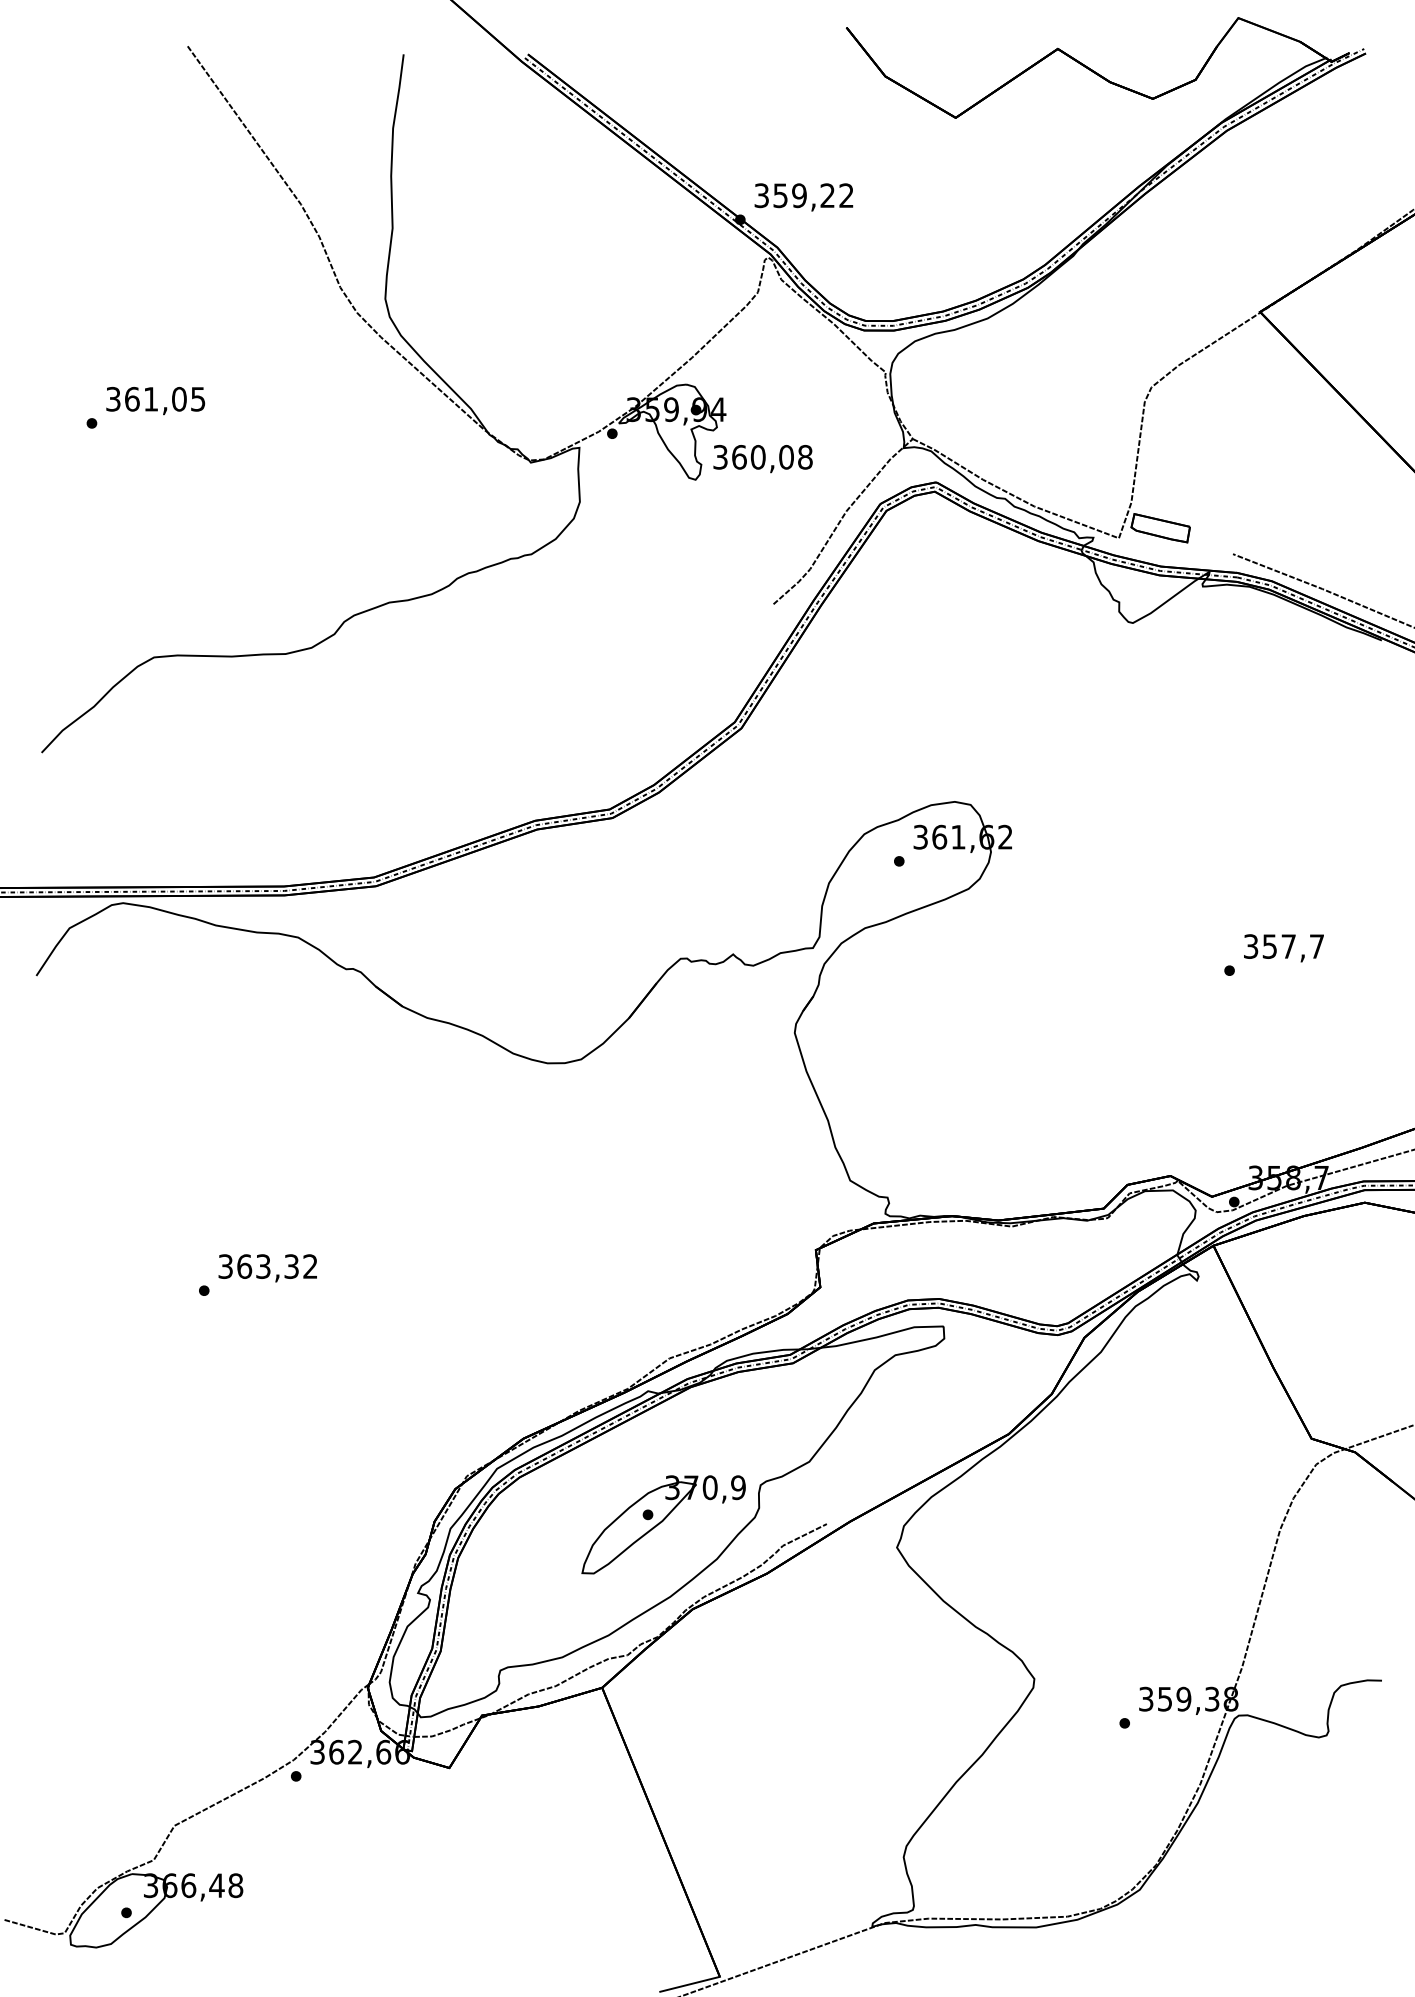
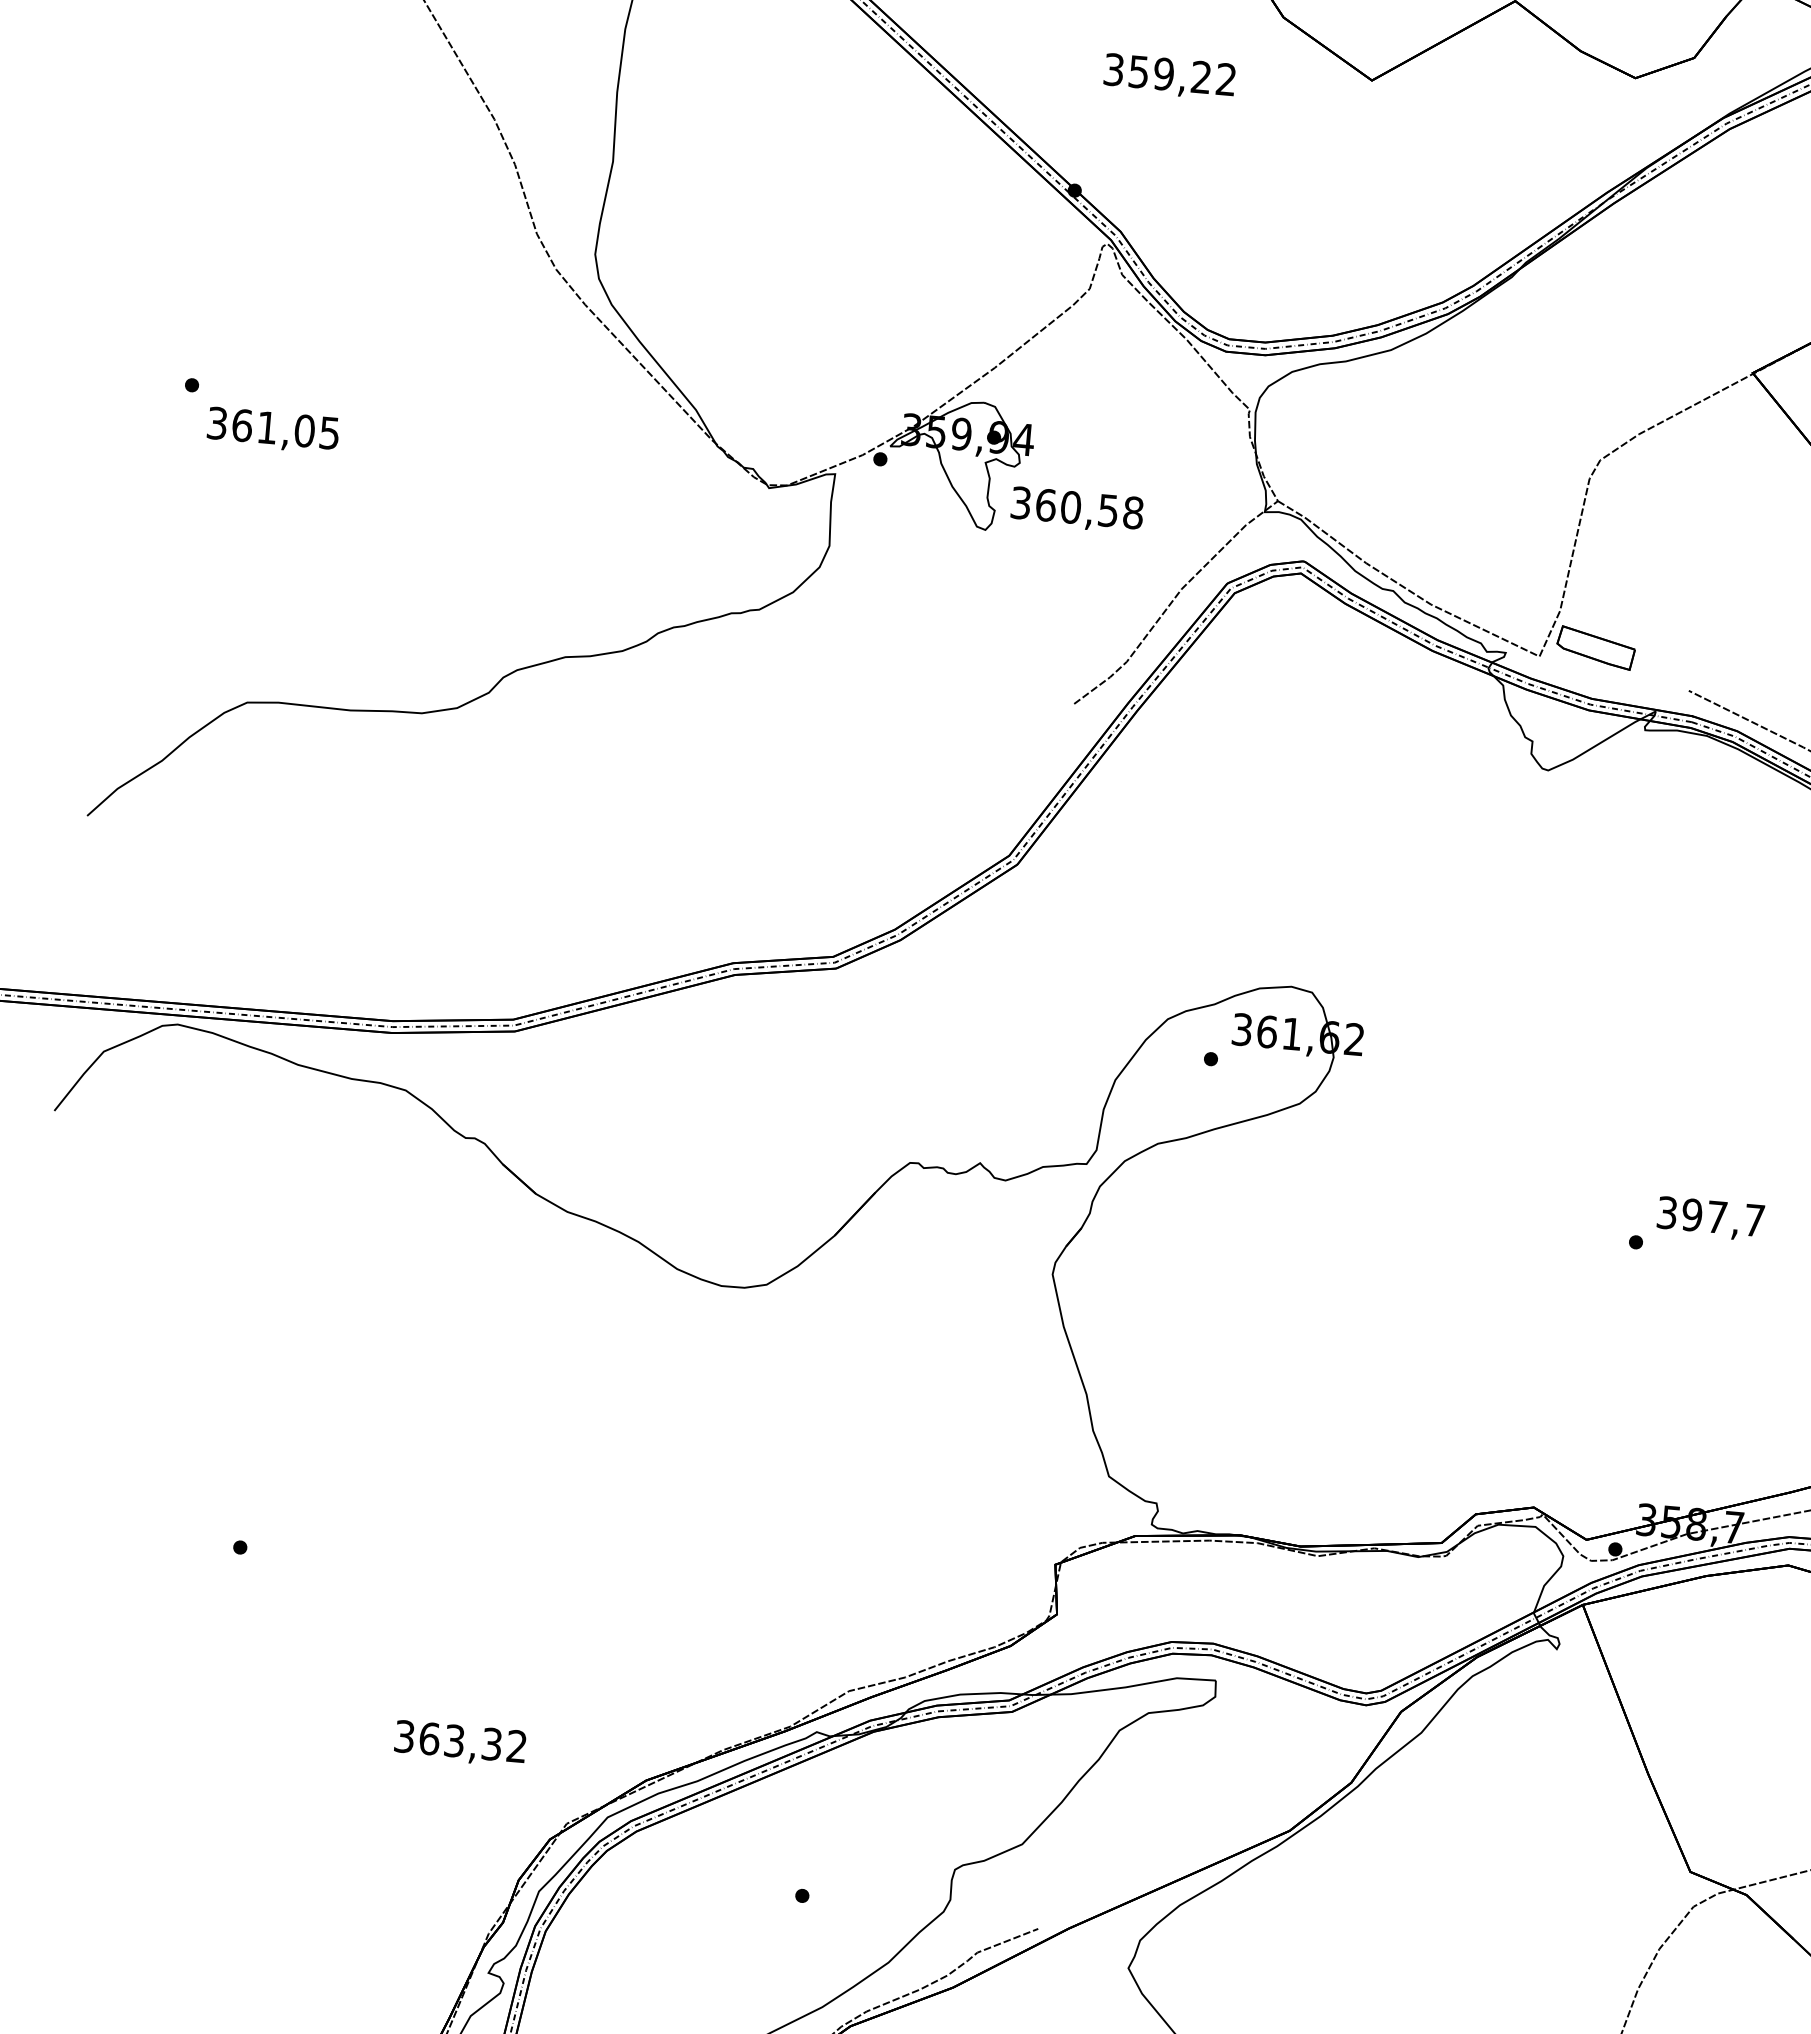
text: (803, 197) -> (1169, 76), moved
text: (155, 401) -> (272, 431), moved
text: (786, 457) -> (1108, 510), 360,08 -> 360,58
text: (1269, 946) -> (1691, 1214), 357,7 -> 397,7
text: (267, 1268) -> (459, 1743), moved
part: (663, 1524) -> (821, 1910), removed

